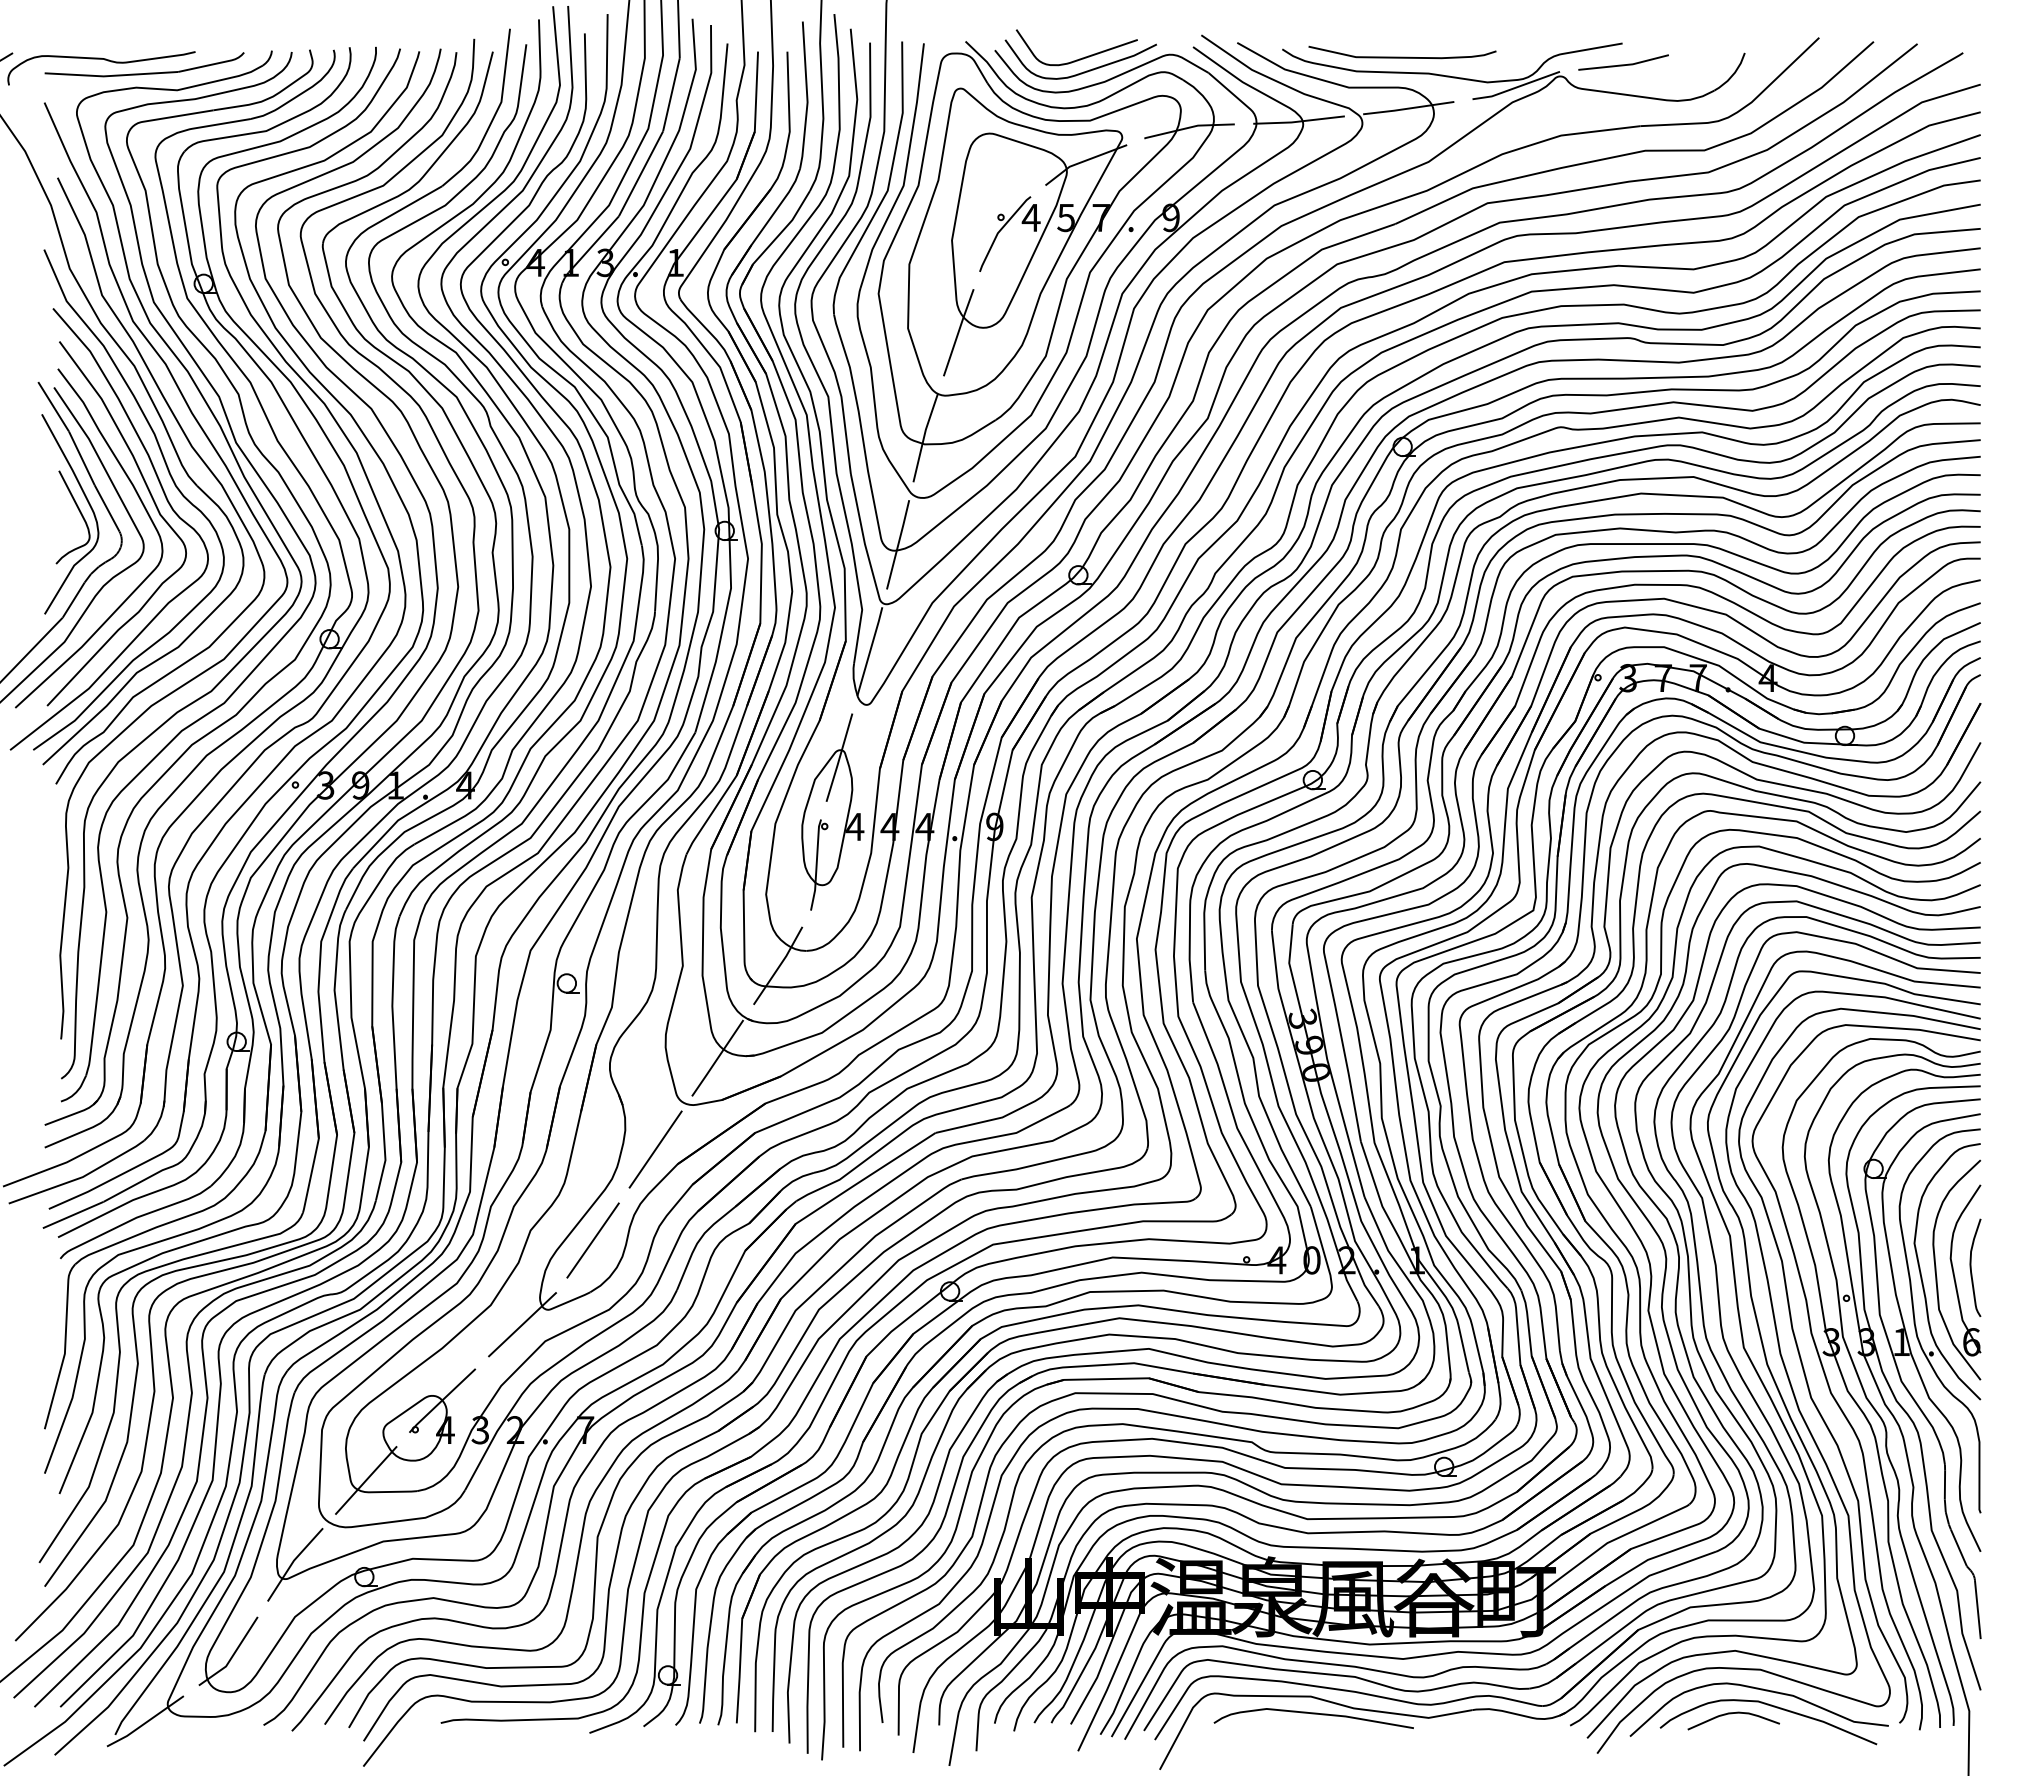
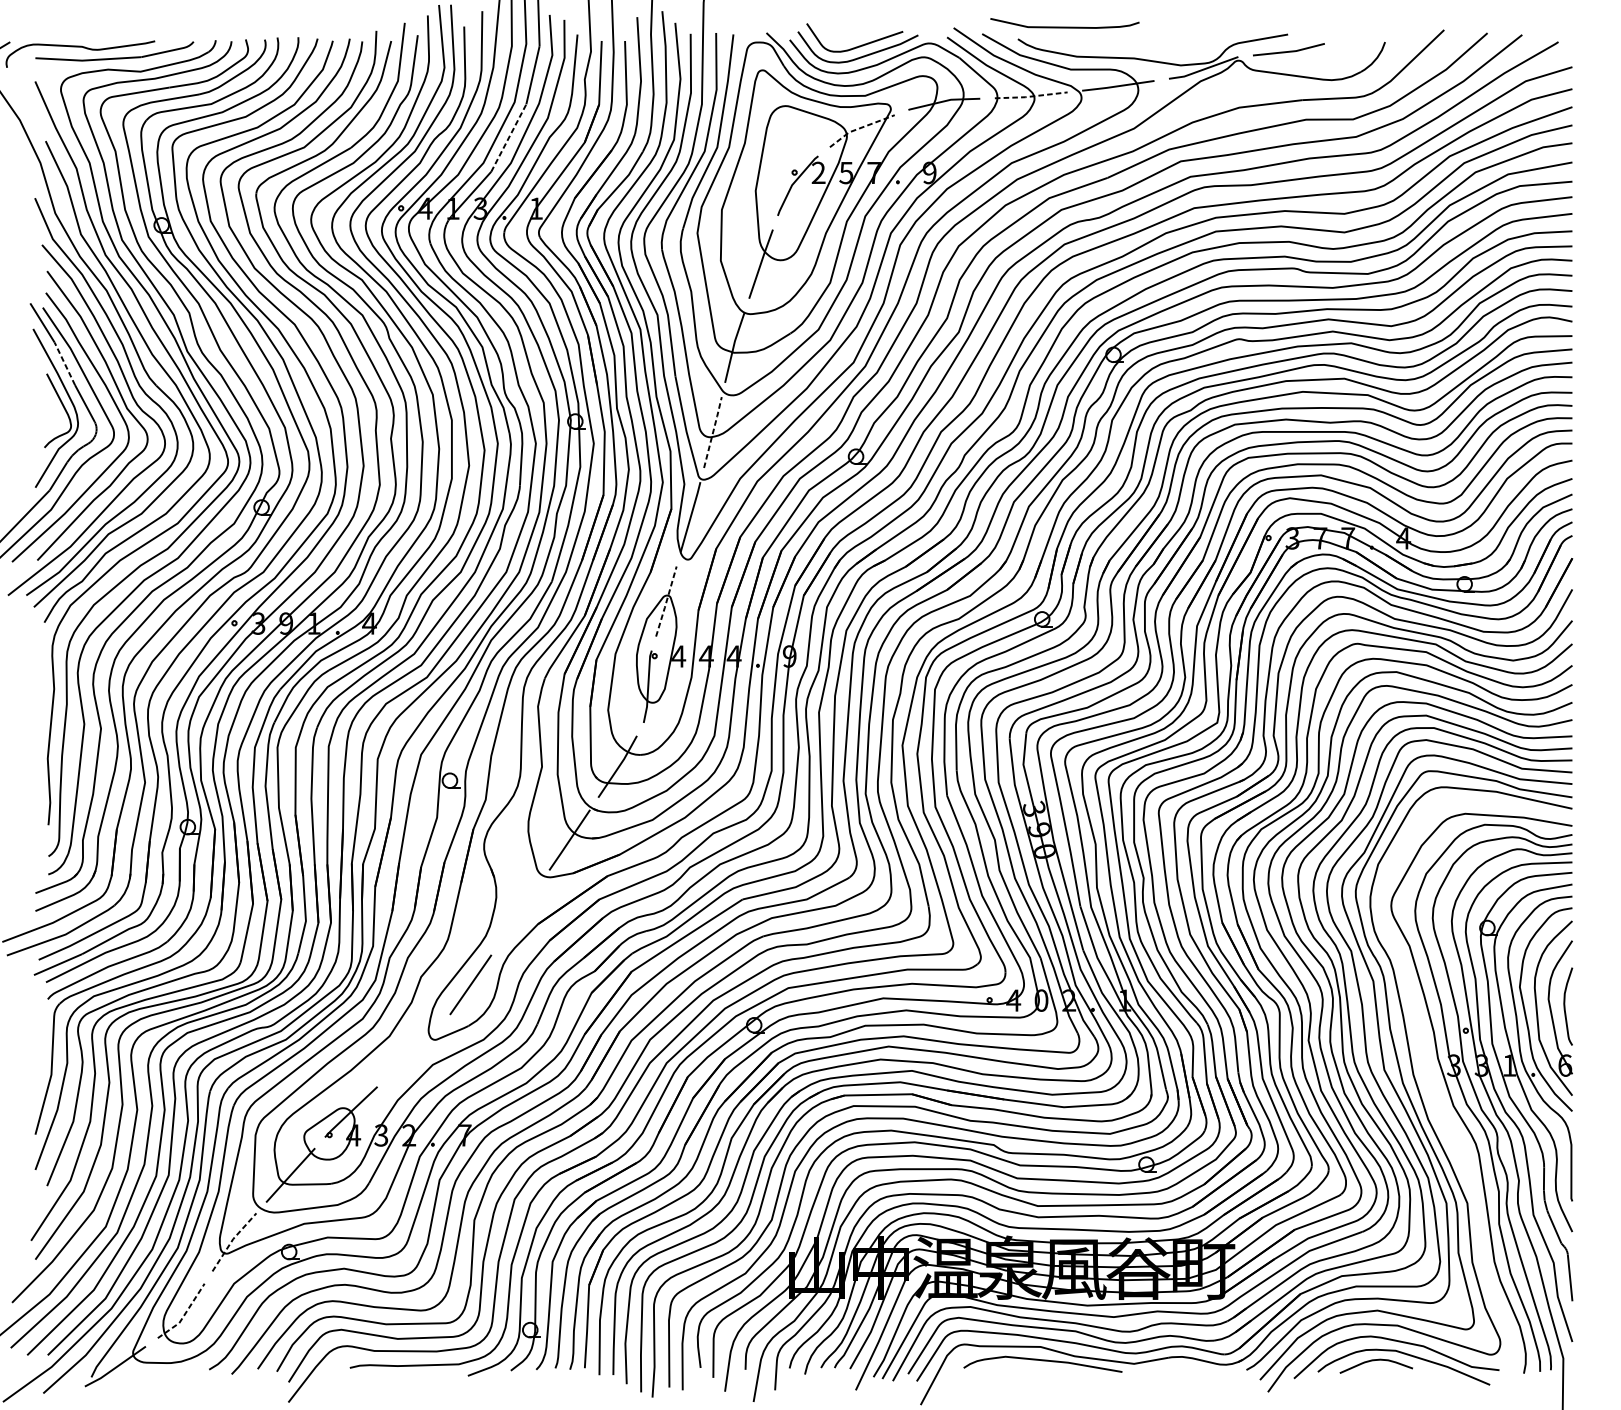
curve: (1402, 56) -> (1064, 26), moved
line: (1298, 121) -> (1030, 96), solid -> dashed
line: (1083, 161) -> (860, 128), solid -> dashed
line: (641, 173) -> (509, 137), solid -> dashed
text: (1030, 217) -> (818, 172), 4 -> 2
line: (81, 458) -> (64, 364), solid -> dashed
line: (898, 544) -> (713, 432), solid -> dashed
line: (839, 758) -> (666, 602), solid -> dashed
line: (655, 1149) -> (520, 912), removed
line: (522, 1324) -> (414, 1051), removed
curve: (1807, 1379) -> (1434, 1095), removed
line: (292, 1562) -> (232, 1240), solid -> dashed
line: (232, 1656) -> (184, 1315), solid -> dashed

